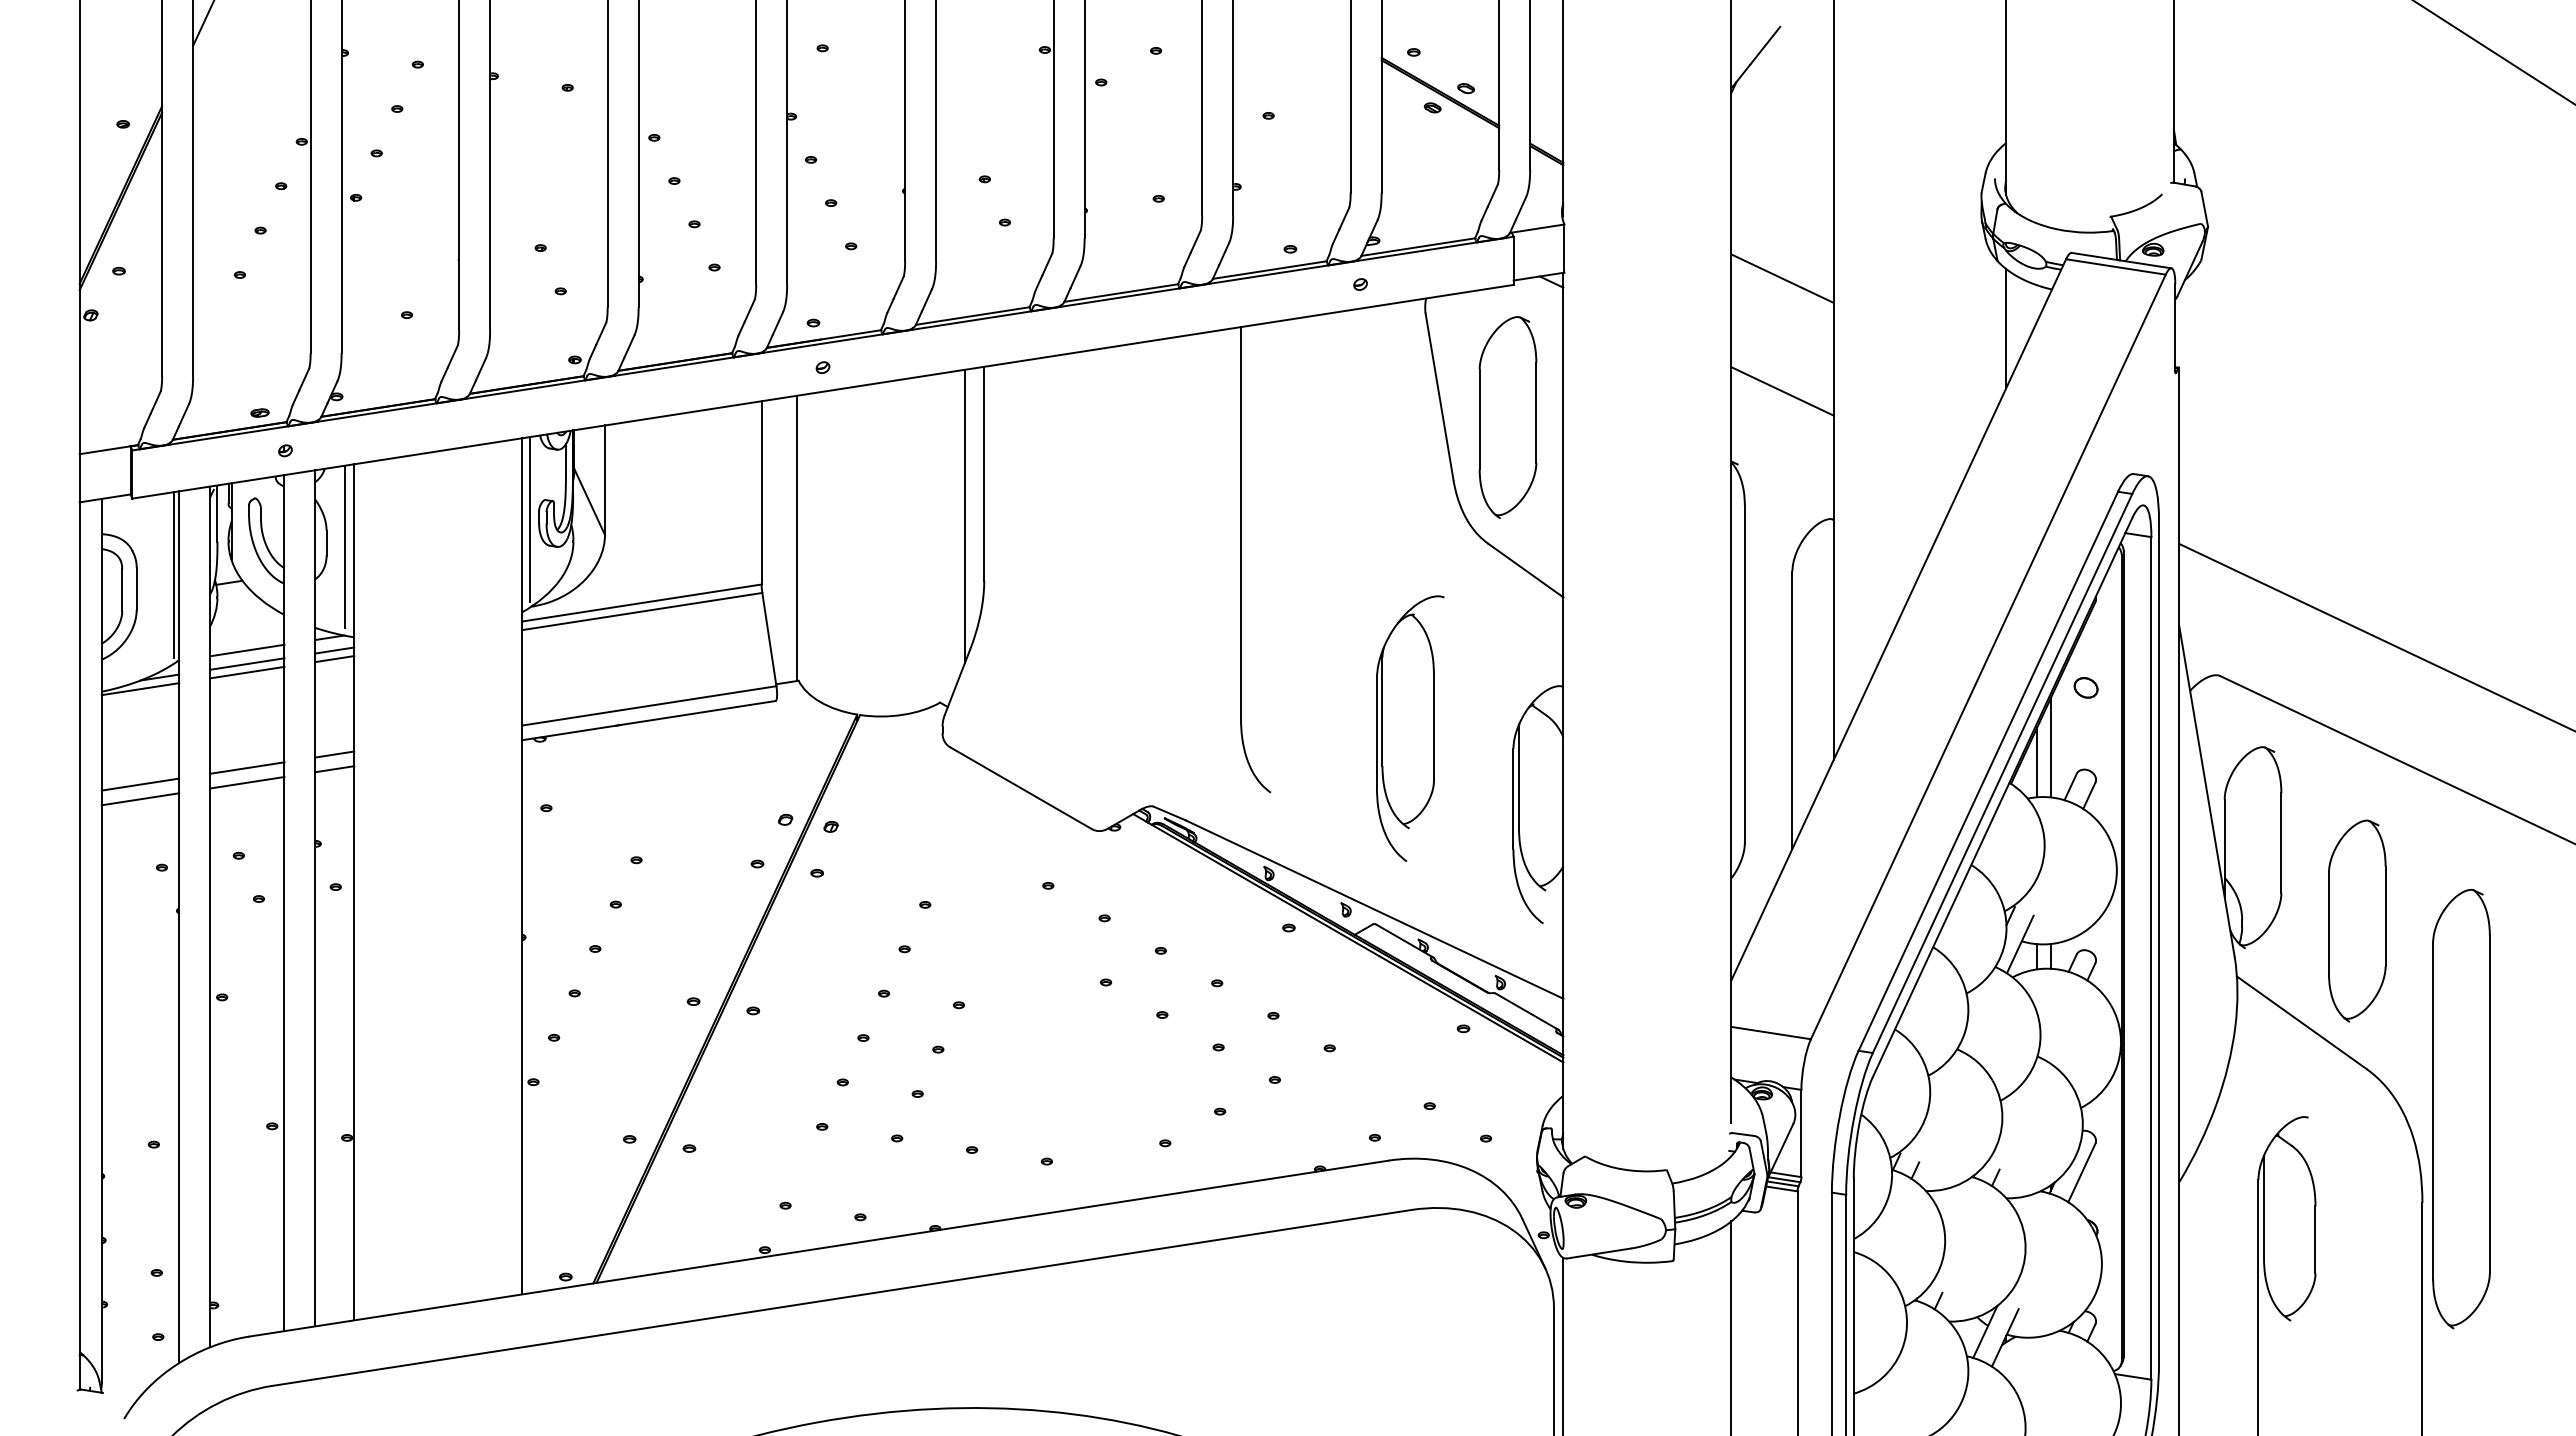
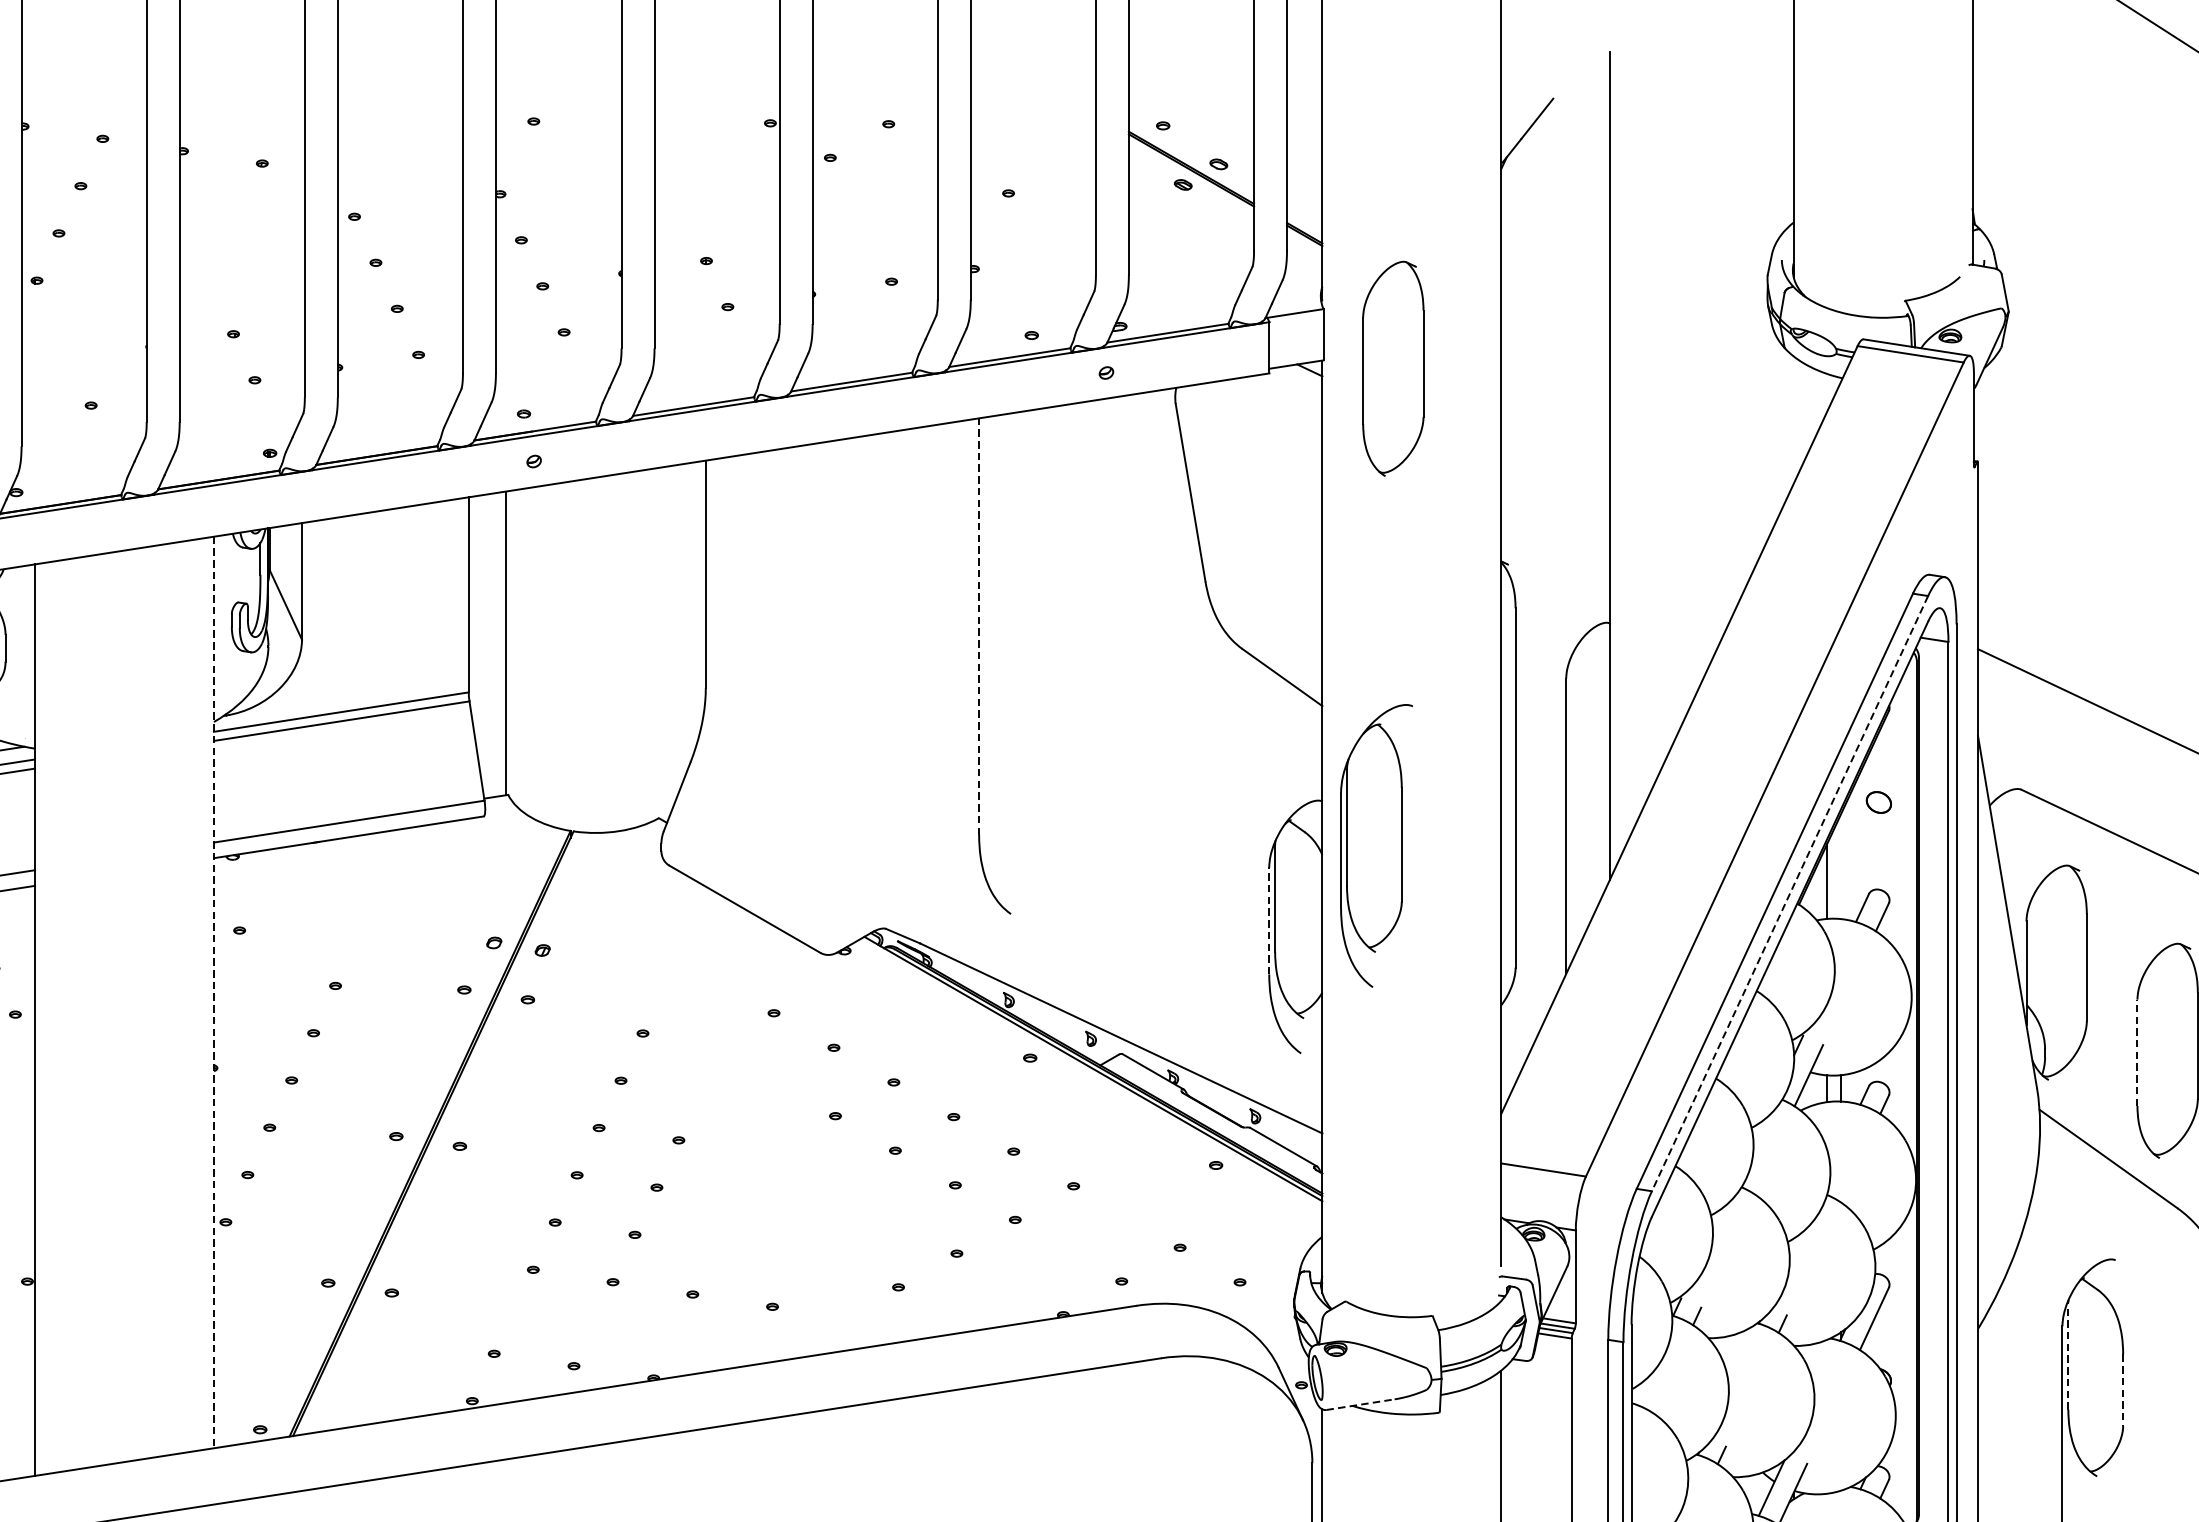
line: (1782, 278) -> (1555, 366), removed
line: (2006, 328) -> (1794, 419), removed
line: (1782, 391) -> (1555, 486), removed
part: (1507, 417) -> (1392, 368), moved
line: (964, 516) -> (684, 620), removed
line: (530, 519) -> (222, 623), removed
line: (1240, 522) -> (978, 626), solid -> dashed
line: (344, 546) -> (24, 651), removed
part: (1410, 728) -> (1376, 845), moved
line: (2050, 747) -> (1841, 865), removed
line: (2002, 773) -> (1789, 893), solid -> dashed
line: (1513, 798) -> (1269, 920), solid -> dashed
line: (522, 866) -> (214, 992), solid -> dashed
line: (2328, 923) -> (2137, 1053), solid -> dashed
line: (2264, 1207) -> (2068, 1355), solid -> dashed
line: (2315, 1239) -> (2123, 1389), solid -> dashed
line: (1599, 1253) -> (1360, 1404), solid -> dashed

